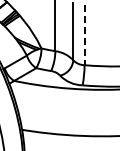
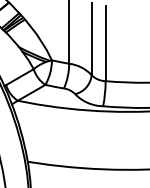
line: (84, 35) -> (105, 44), dashed -> solid

